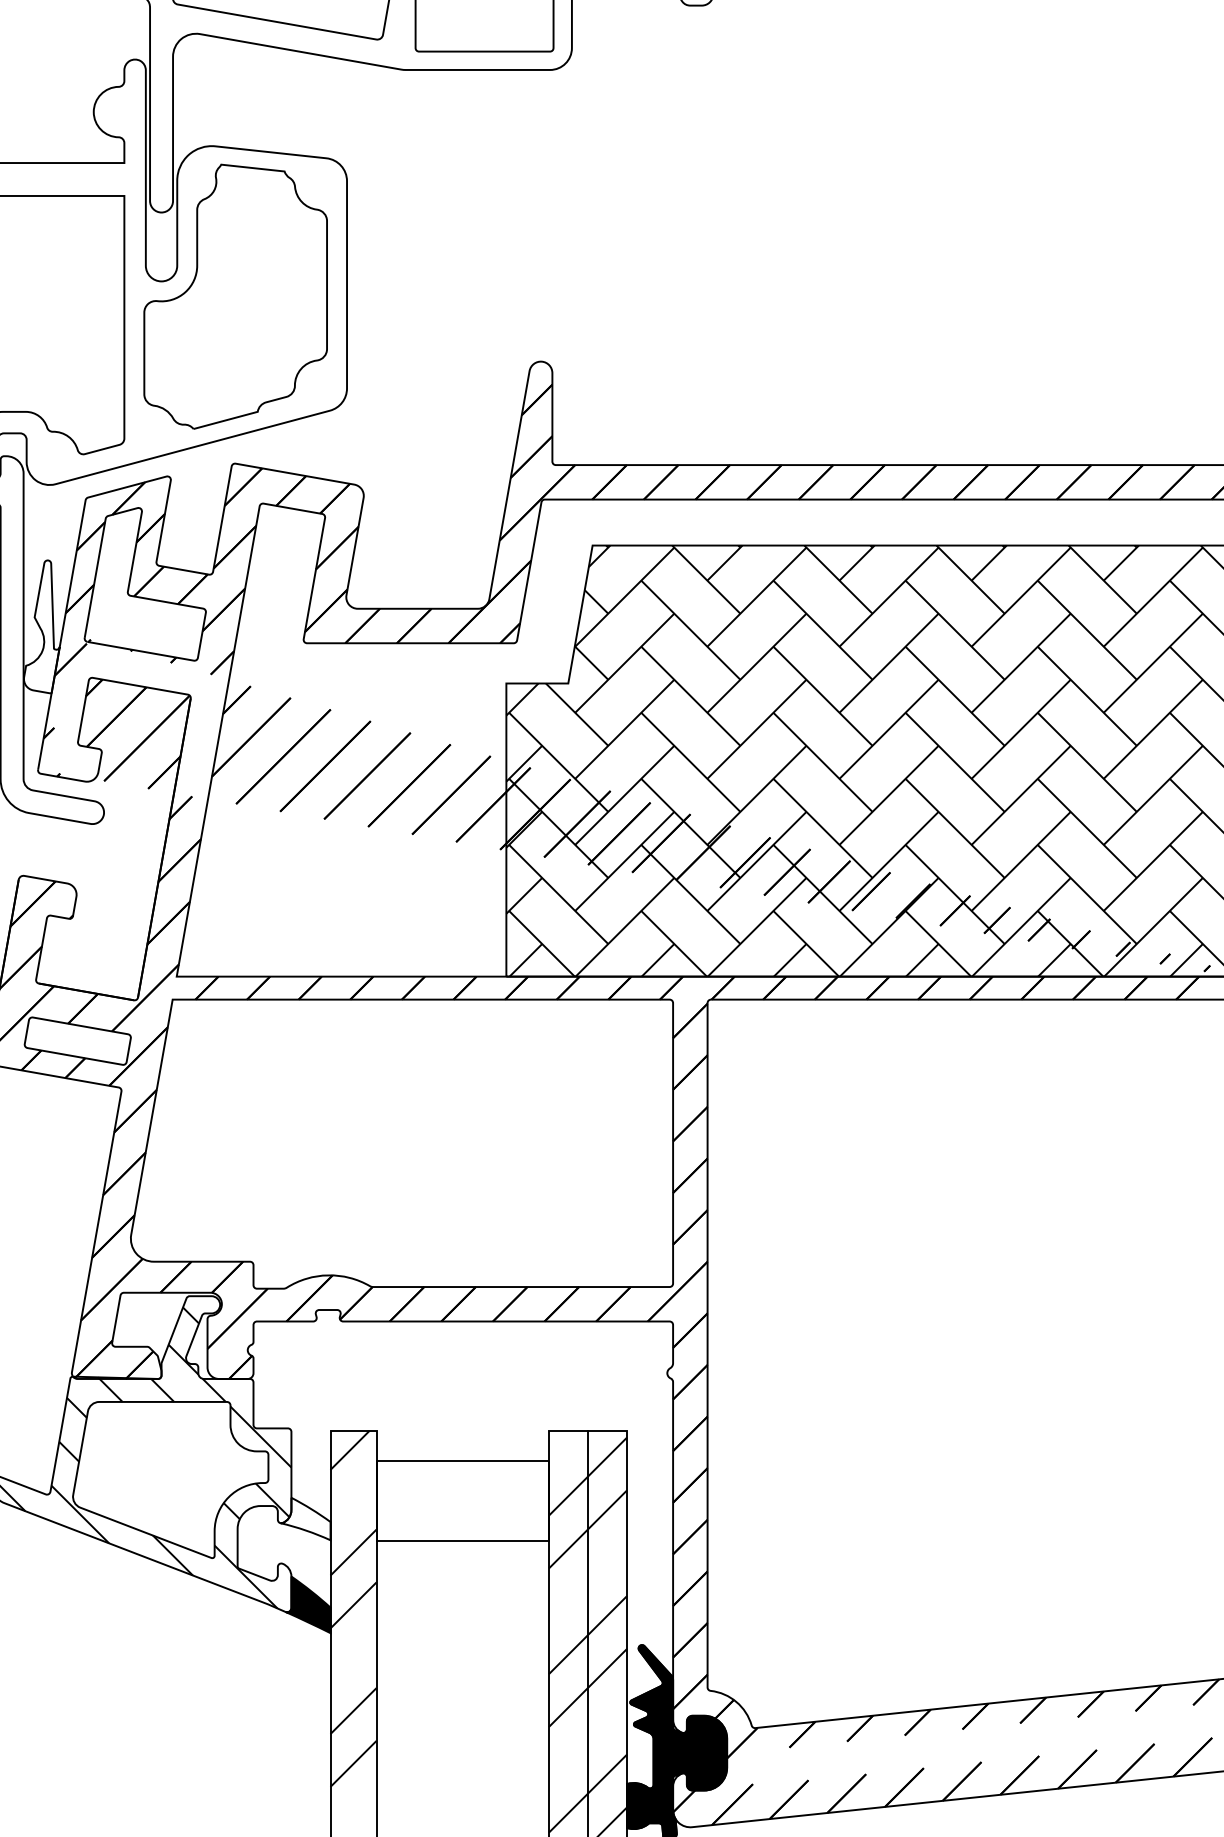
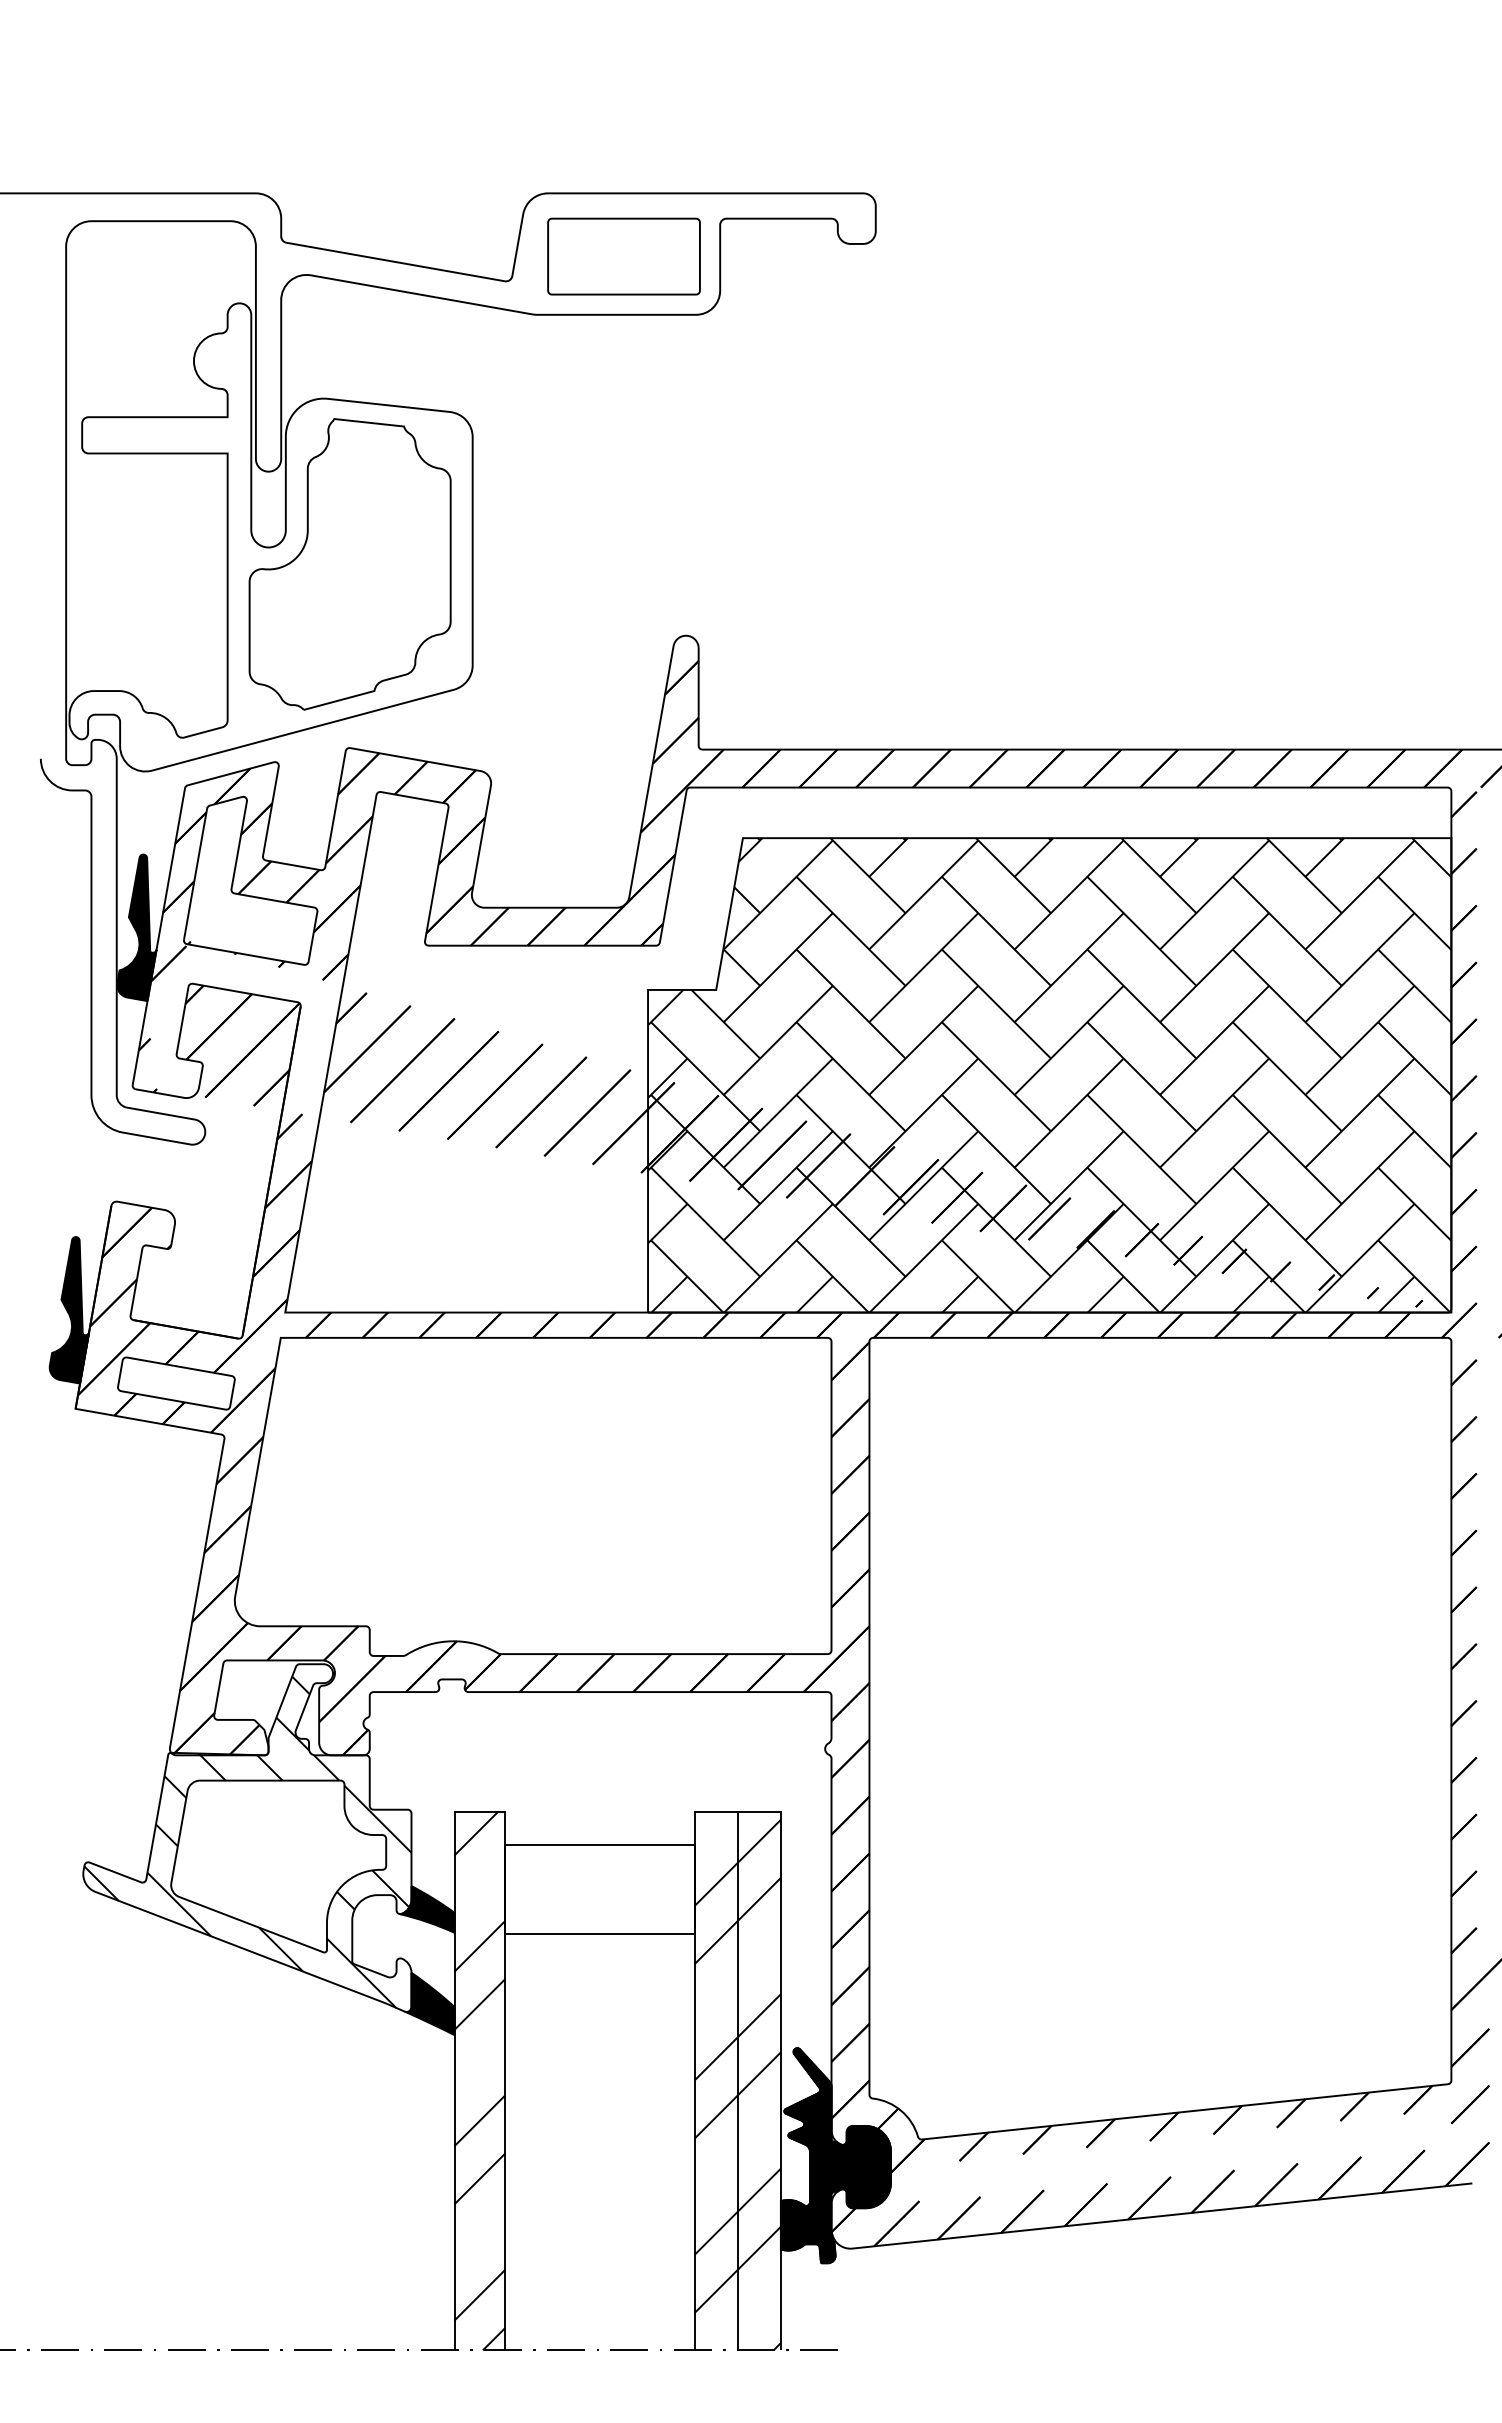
fill: (41, 626) -> (136, 927), added
fill: (305, 1519) -> (426, 1909), added

